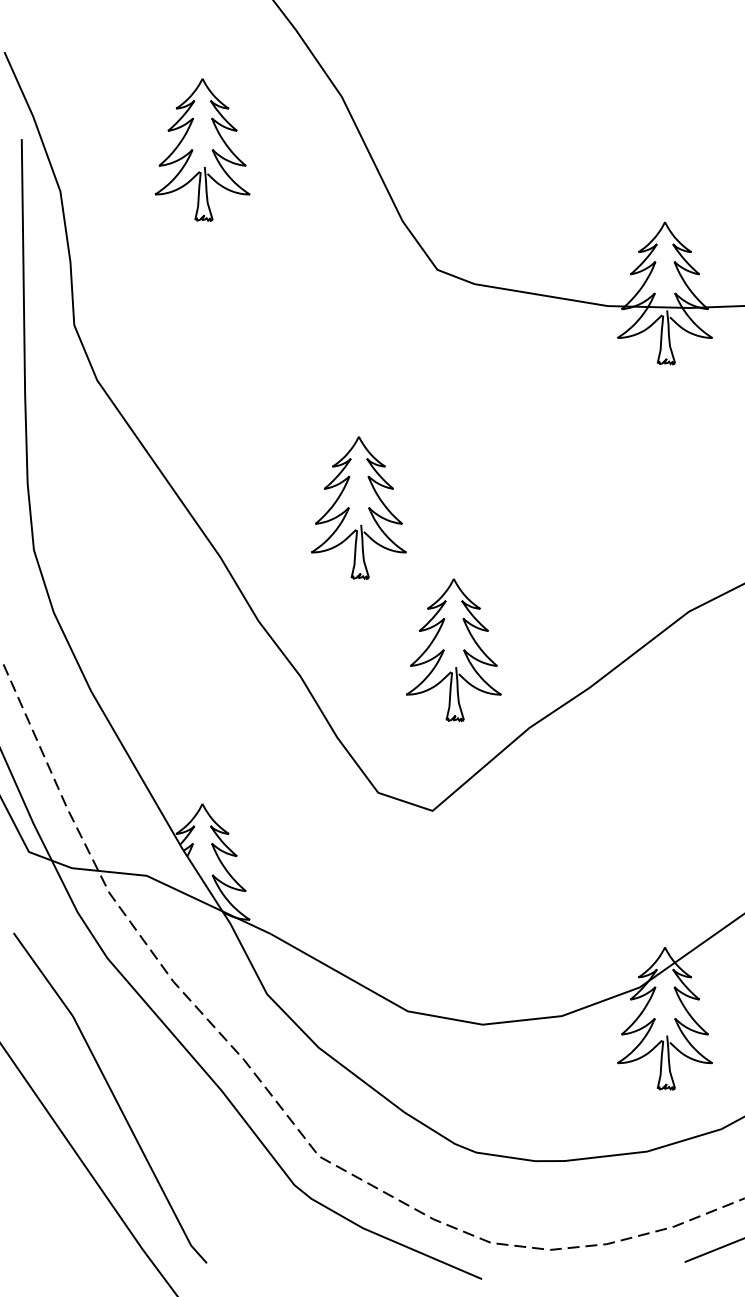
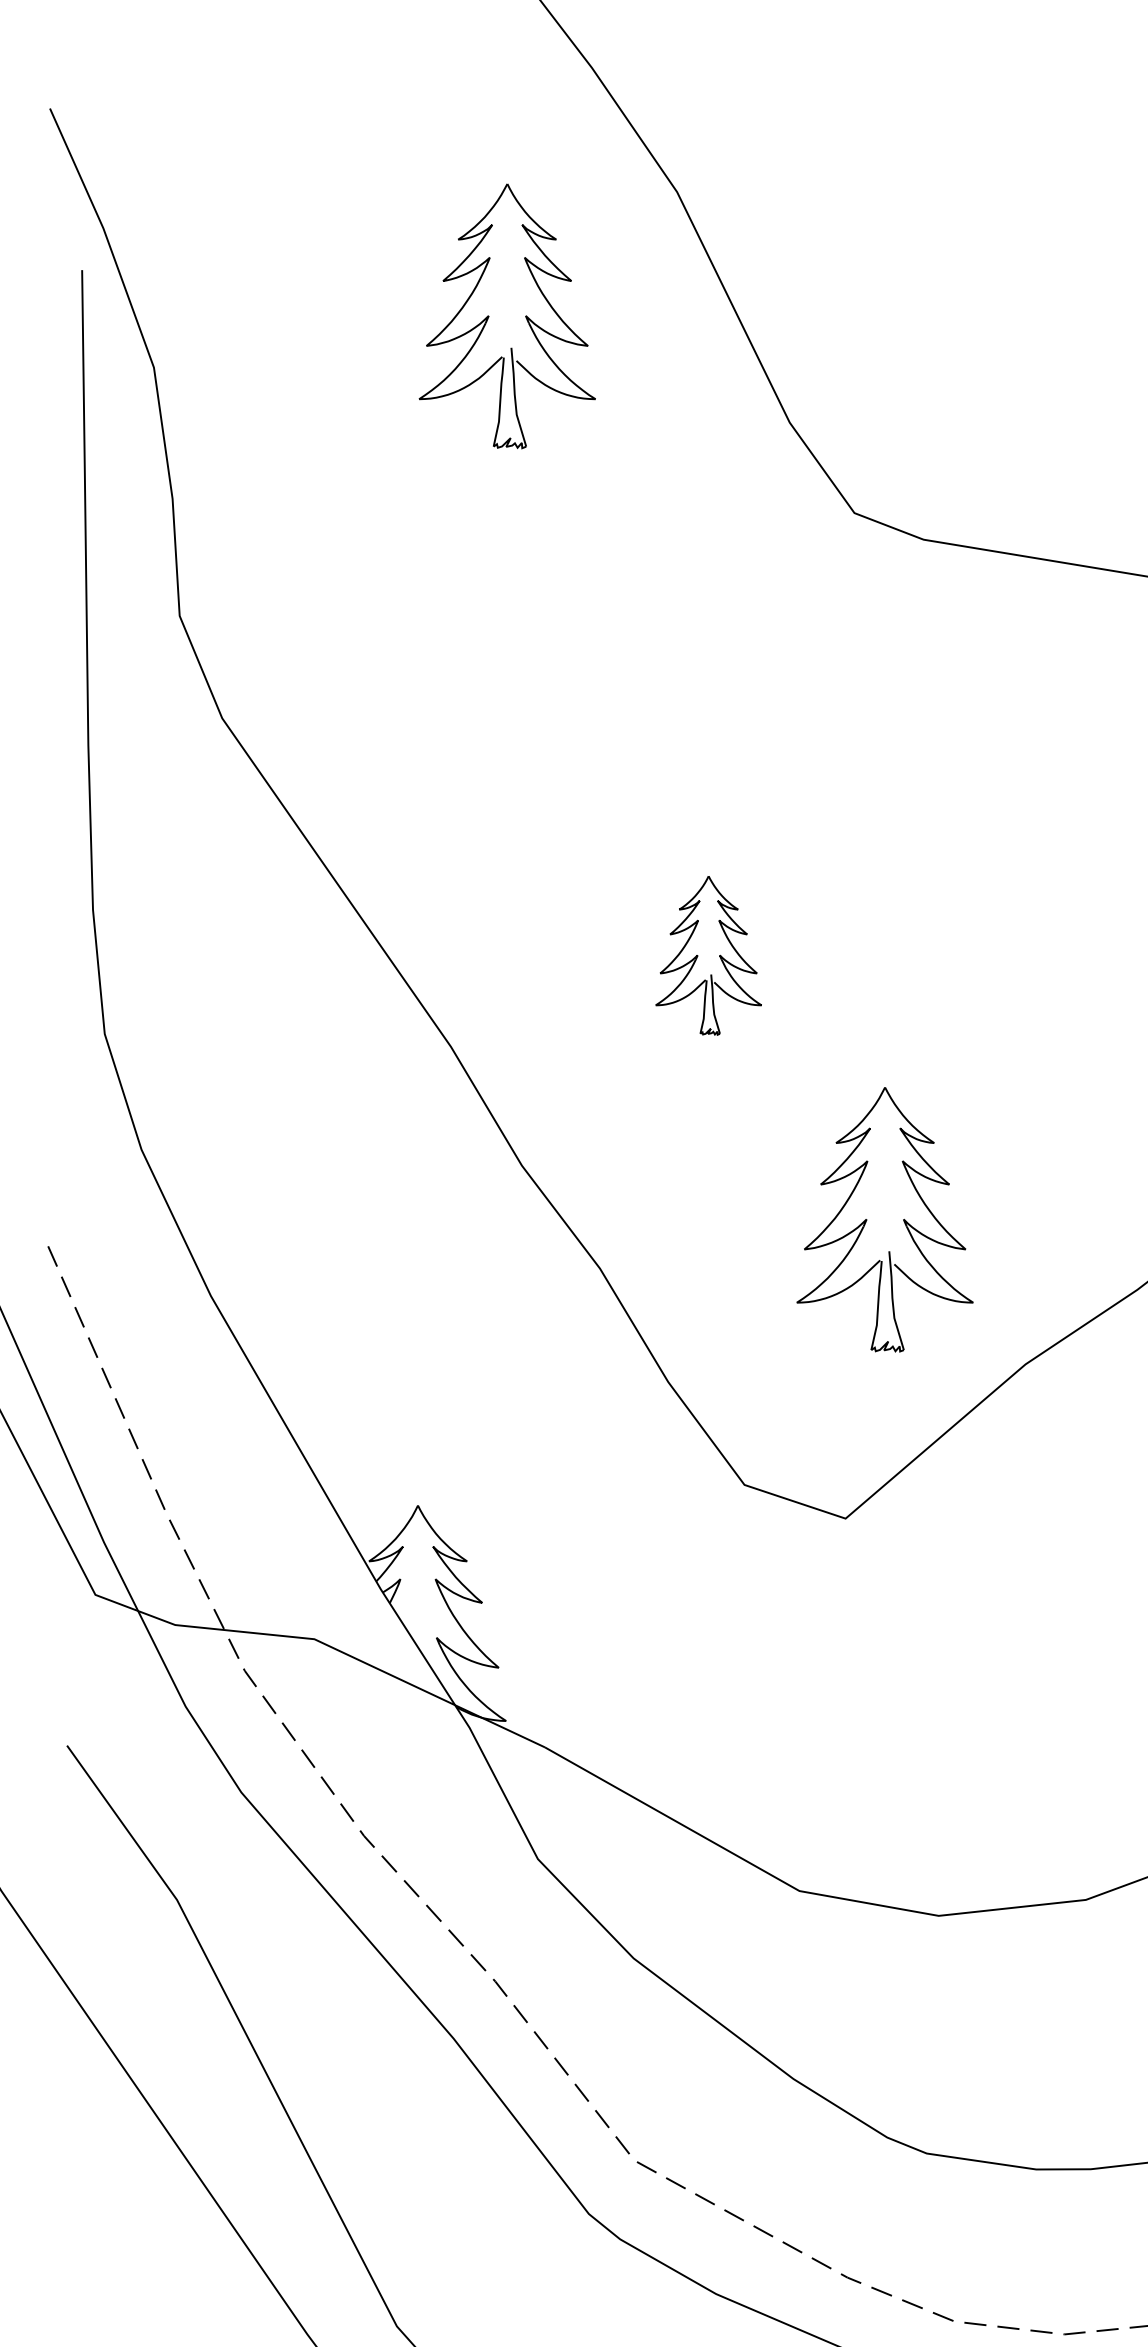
part: (202, 149) -> (507, 315), moved
part: (358, 507) -> (707, 954), size x0.6

